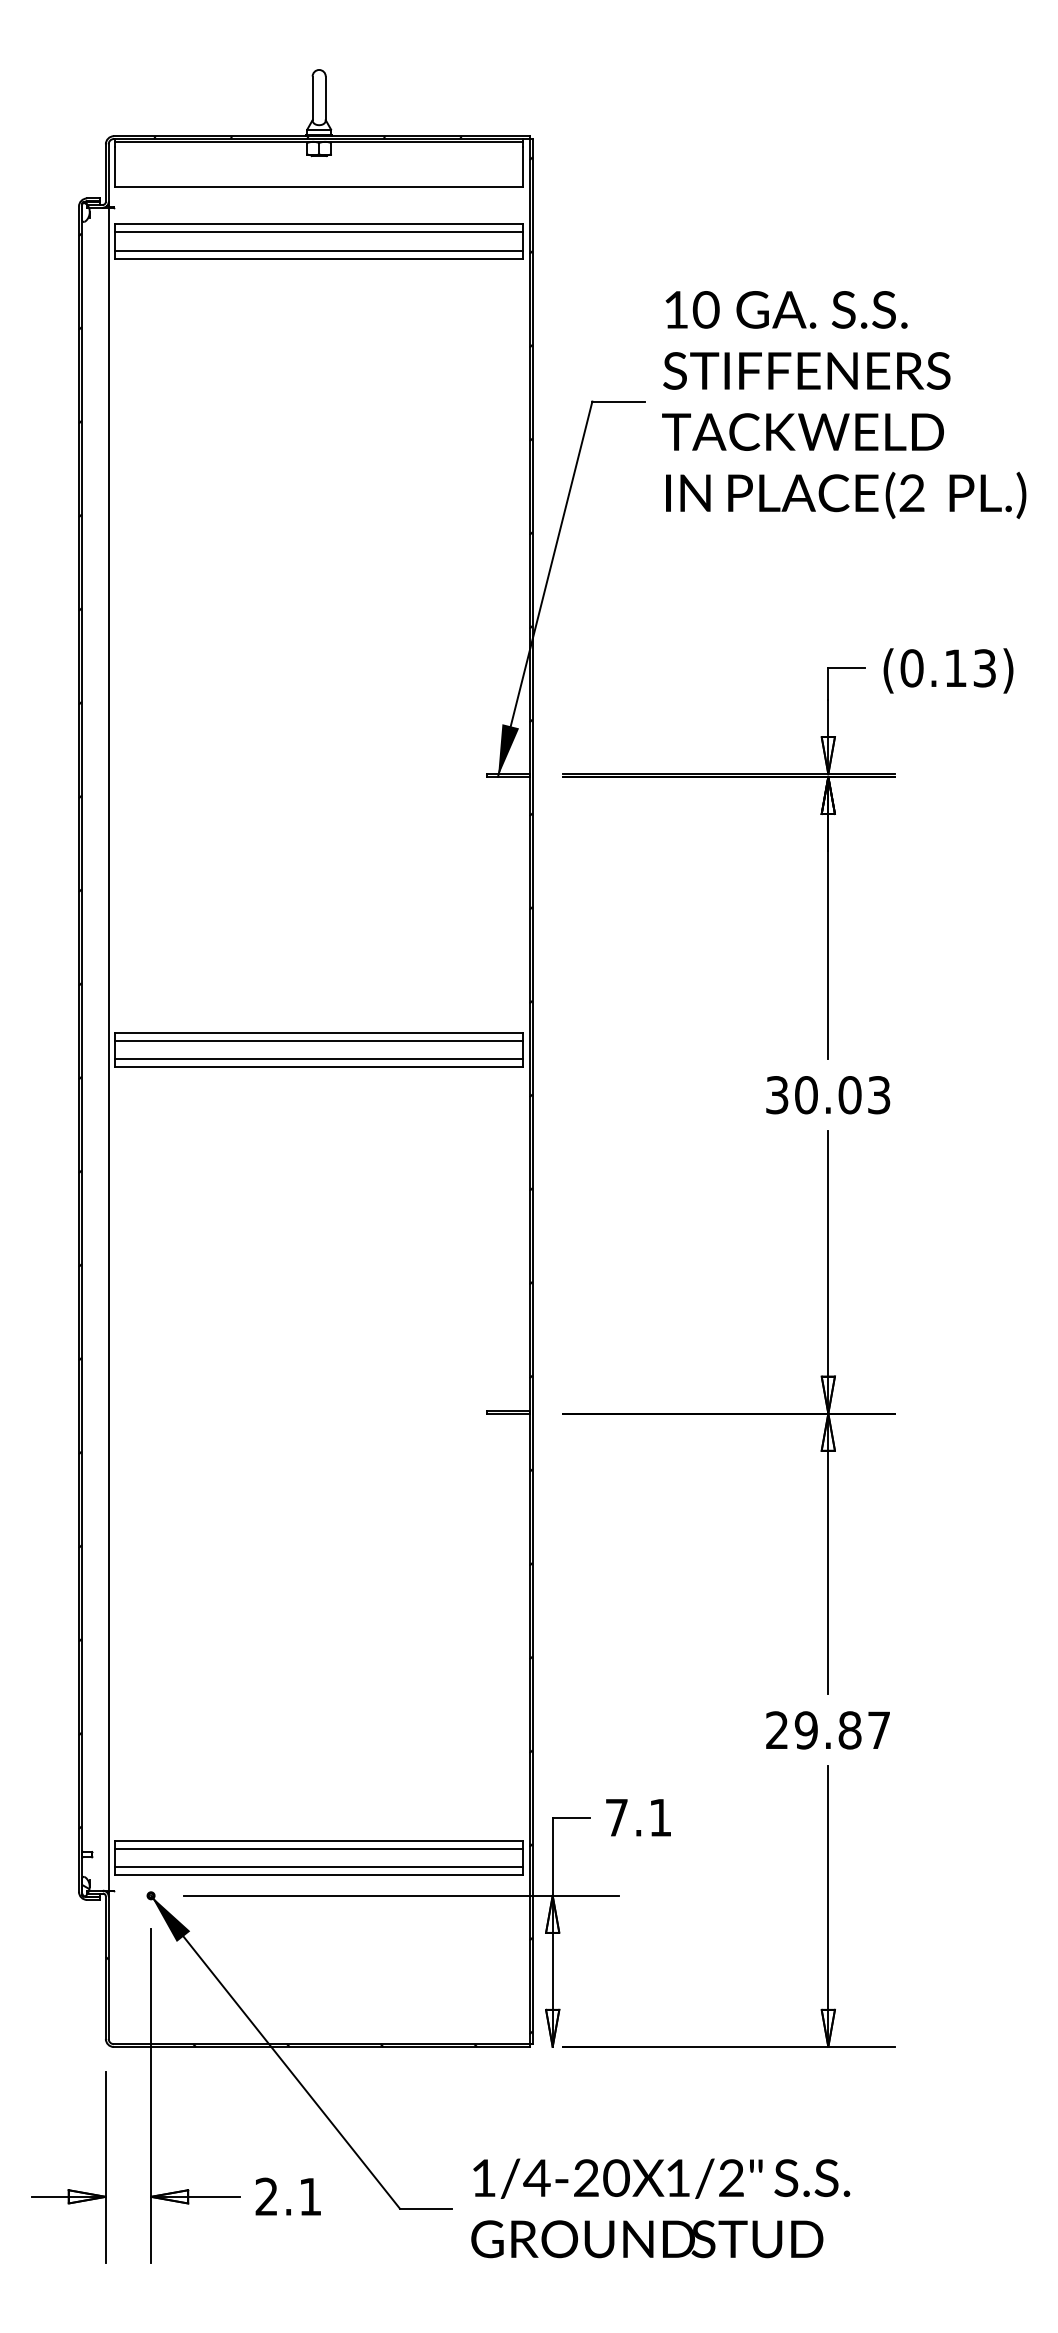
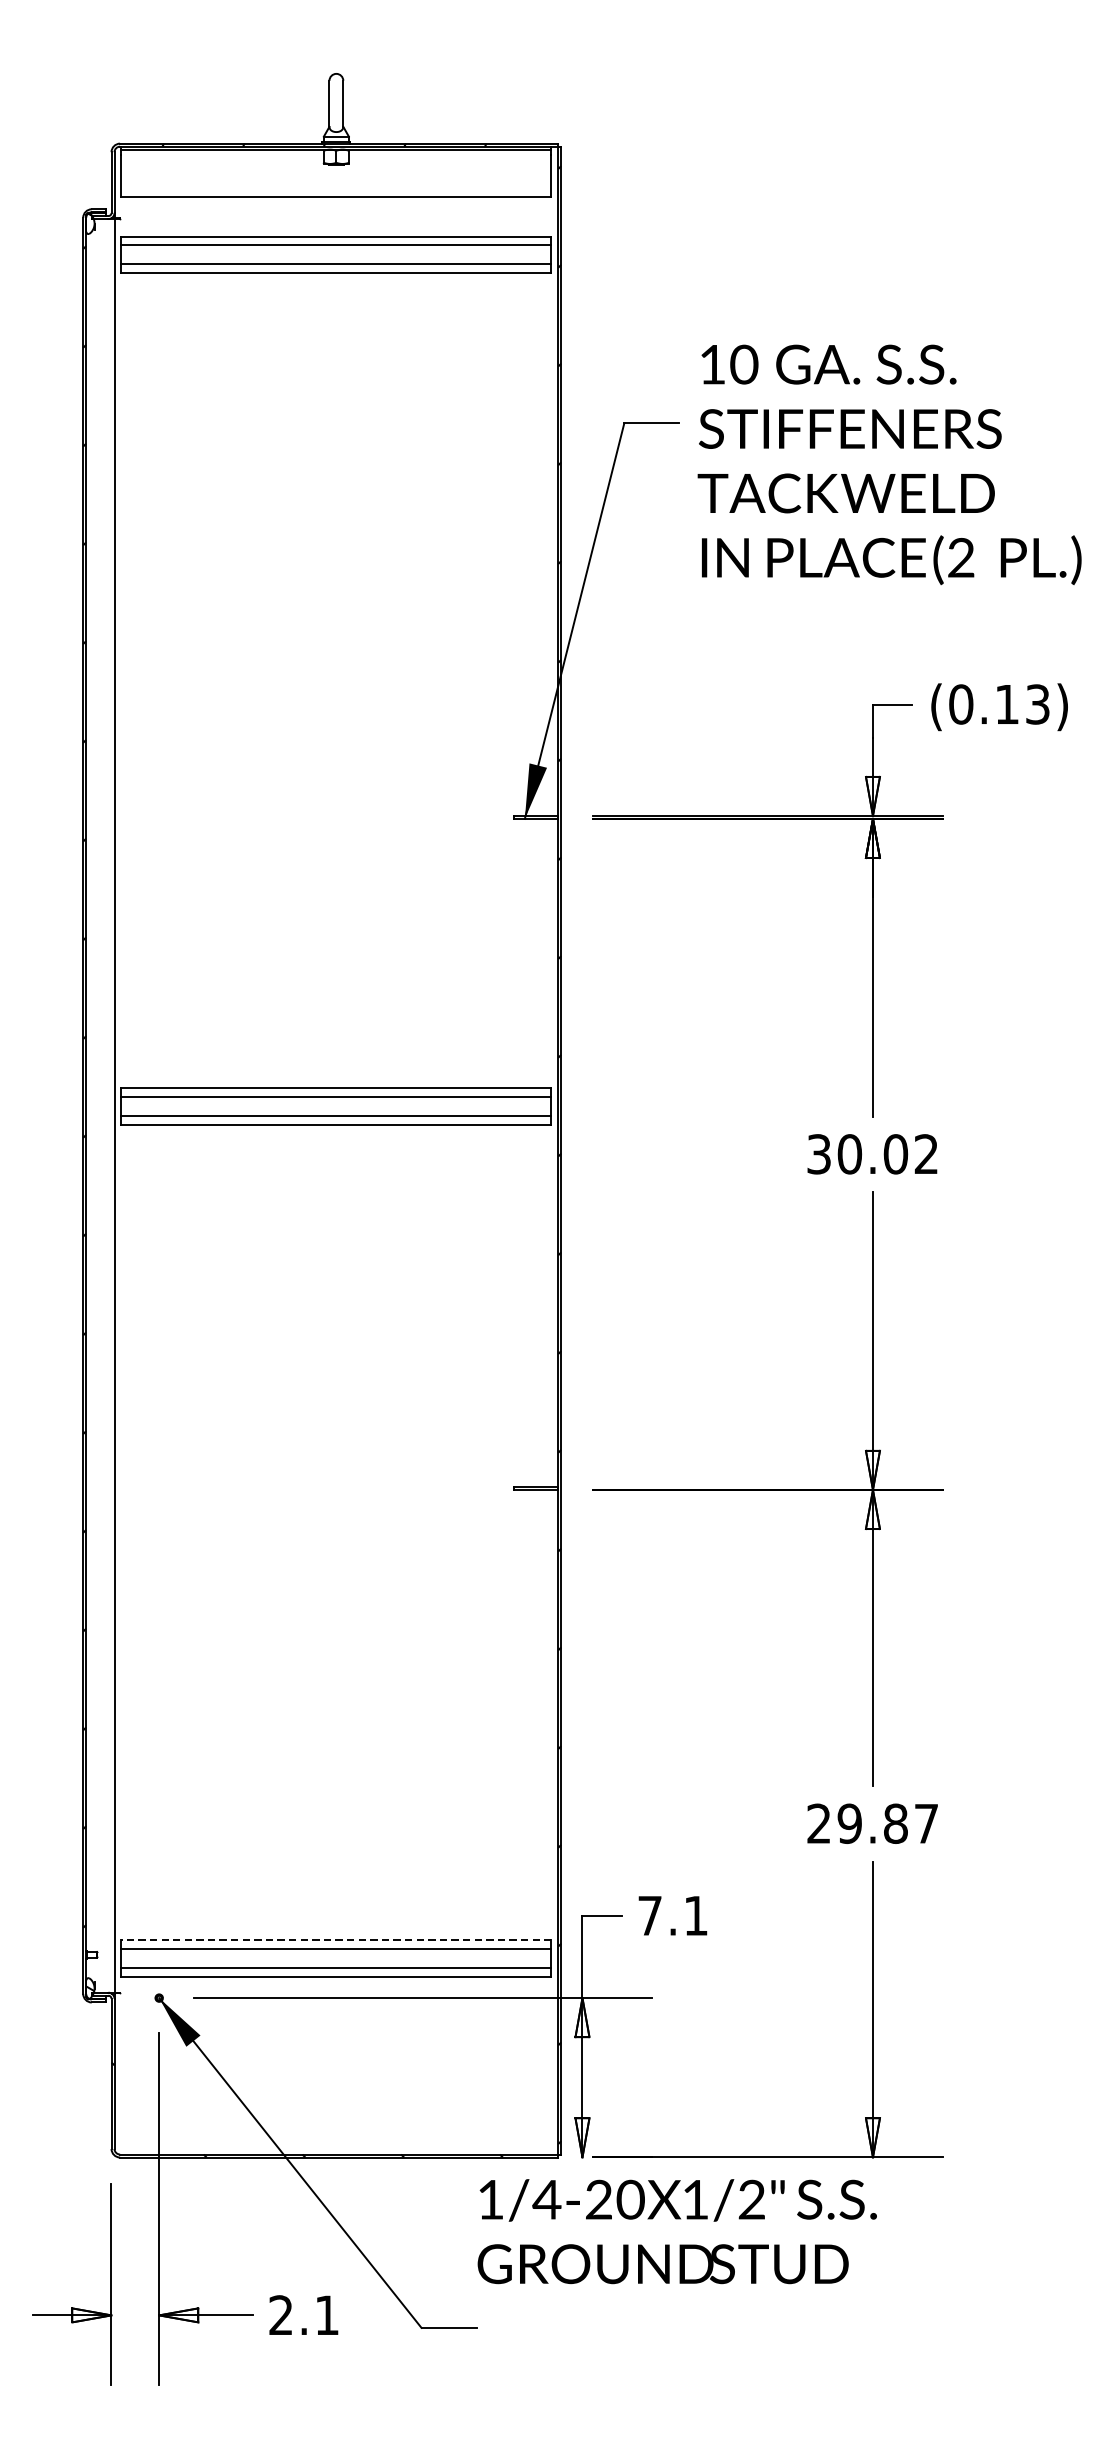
text: (844, 404) -> (890, 464), moved
text: (879, 1095) -> (926, 1154), 30.03 -> 30.02
line: (318, 1840) -> (335, 1939), solid -> dashed
text: (660, 2208) -> (677, 2231), moved

